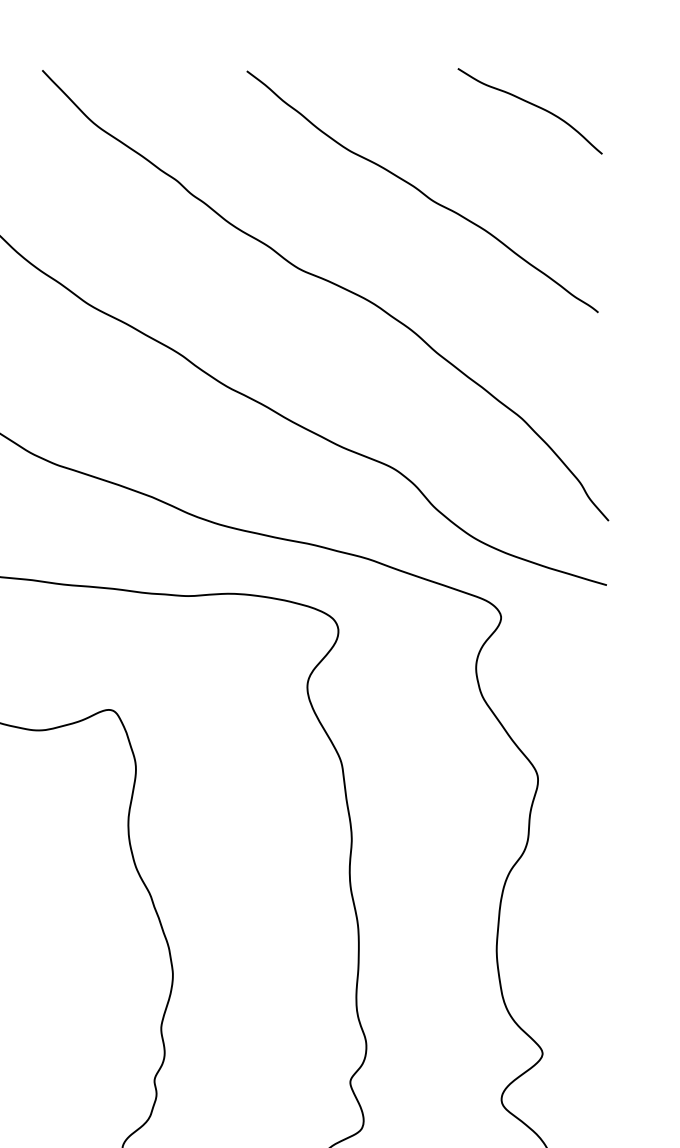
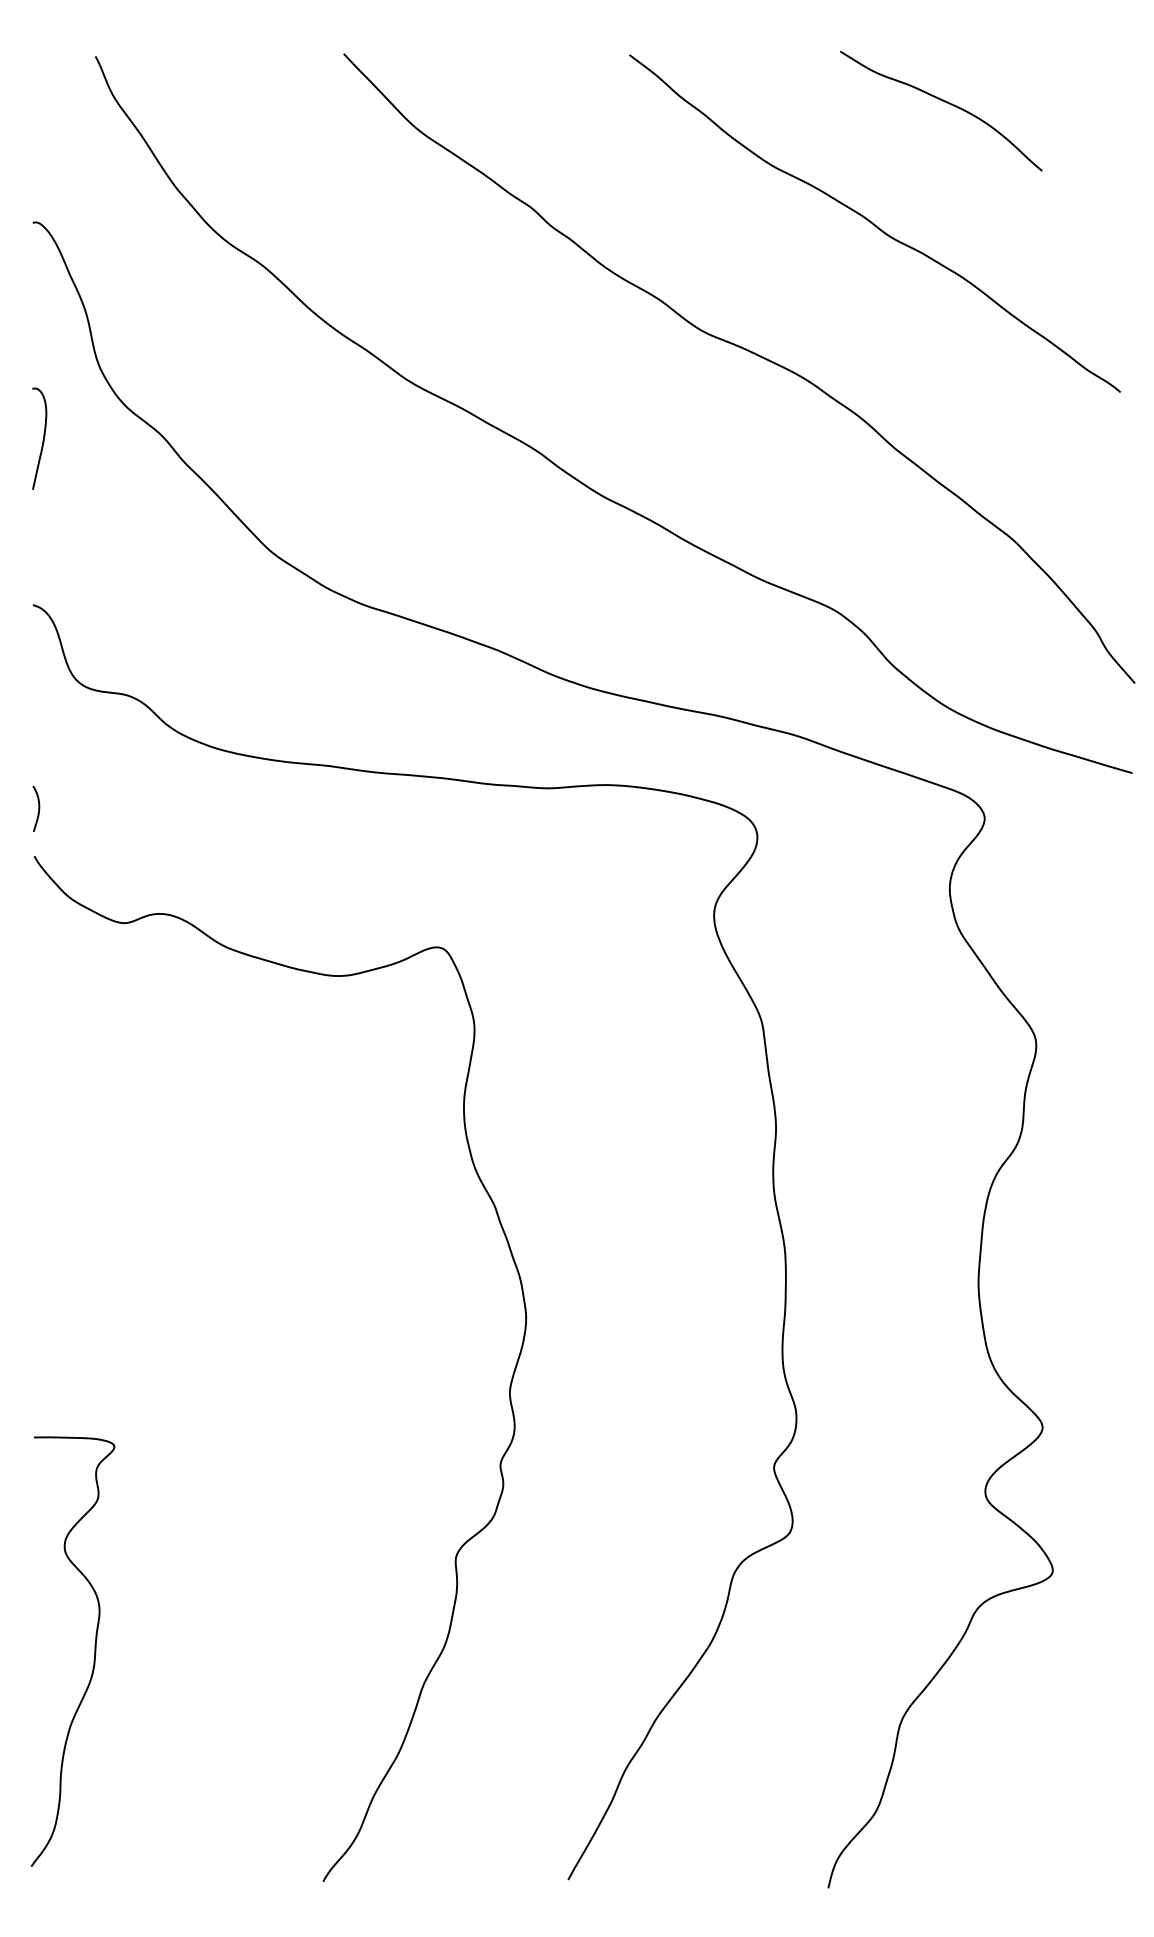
curve: (533, 105) -> (946, 103), moved

